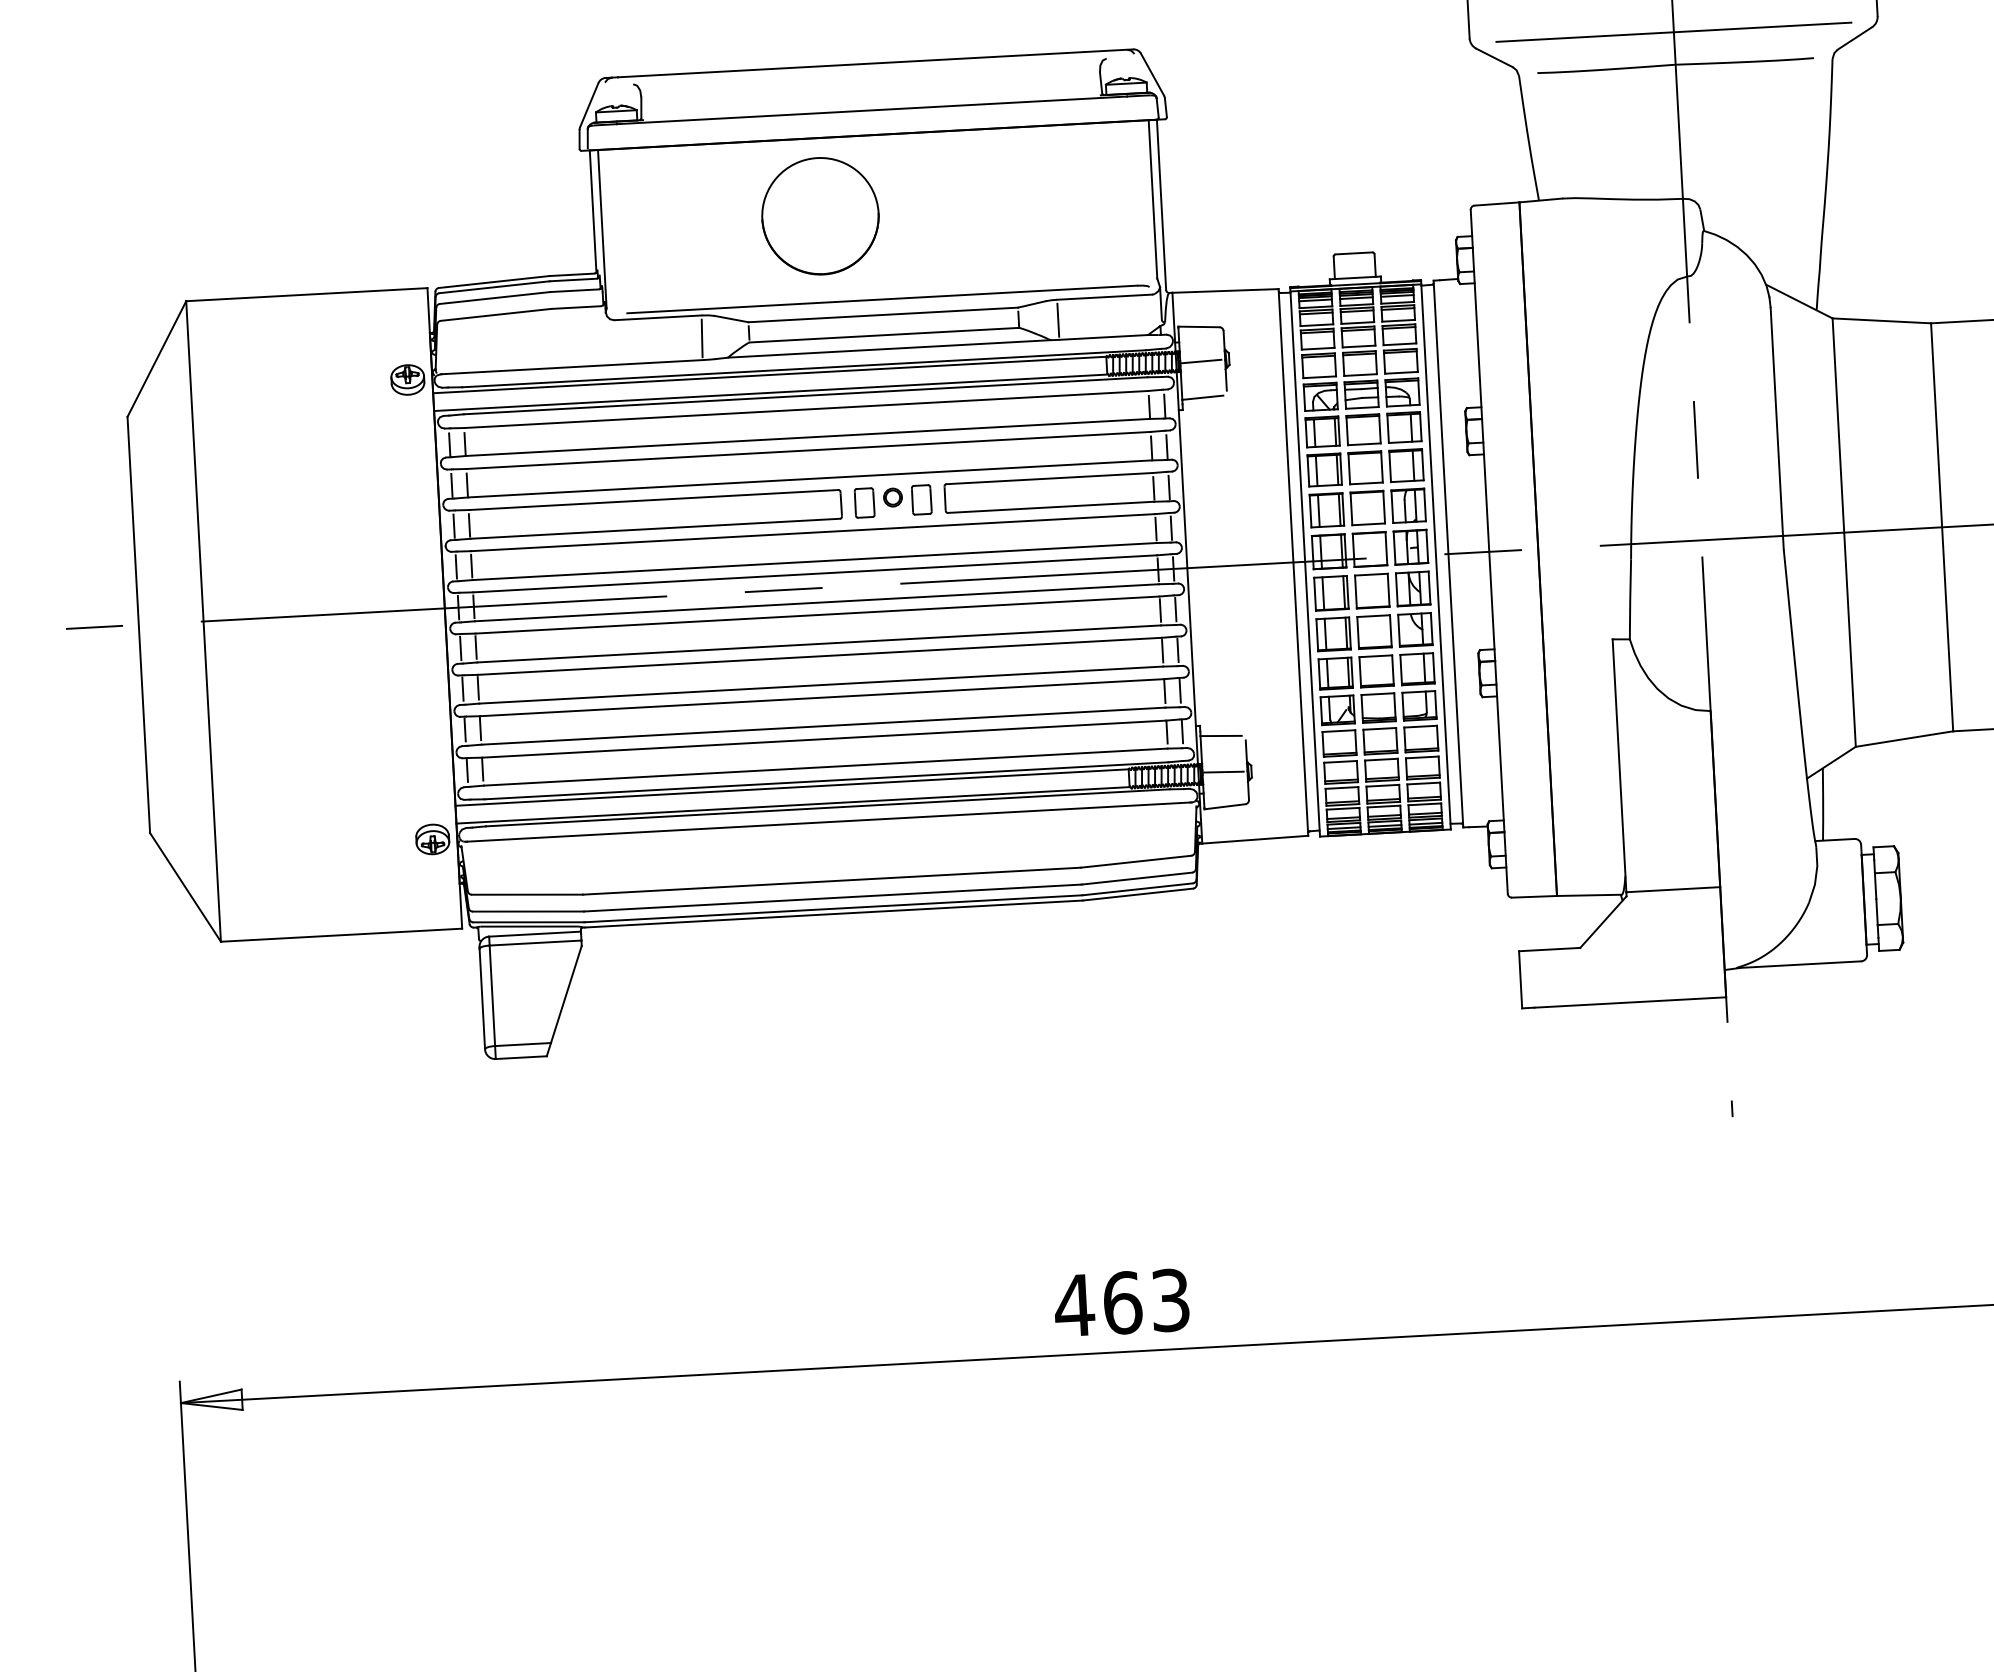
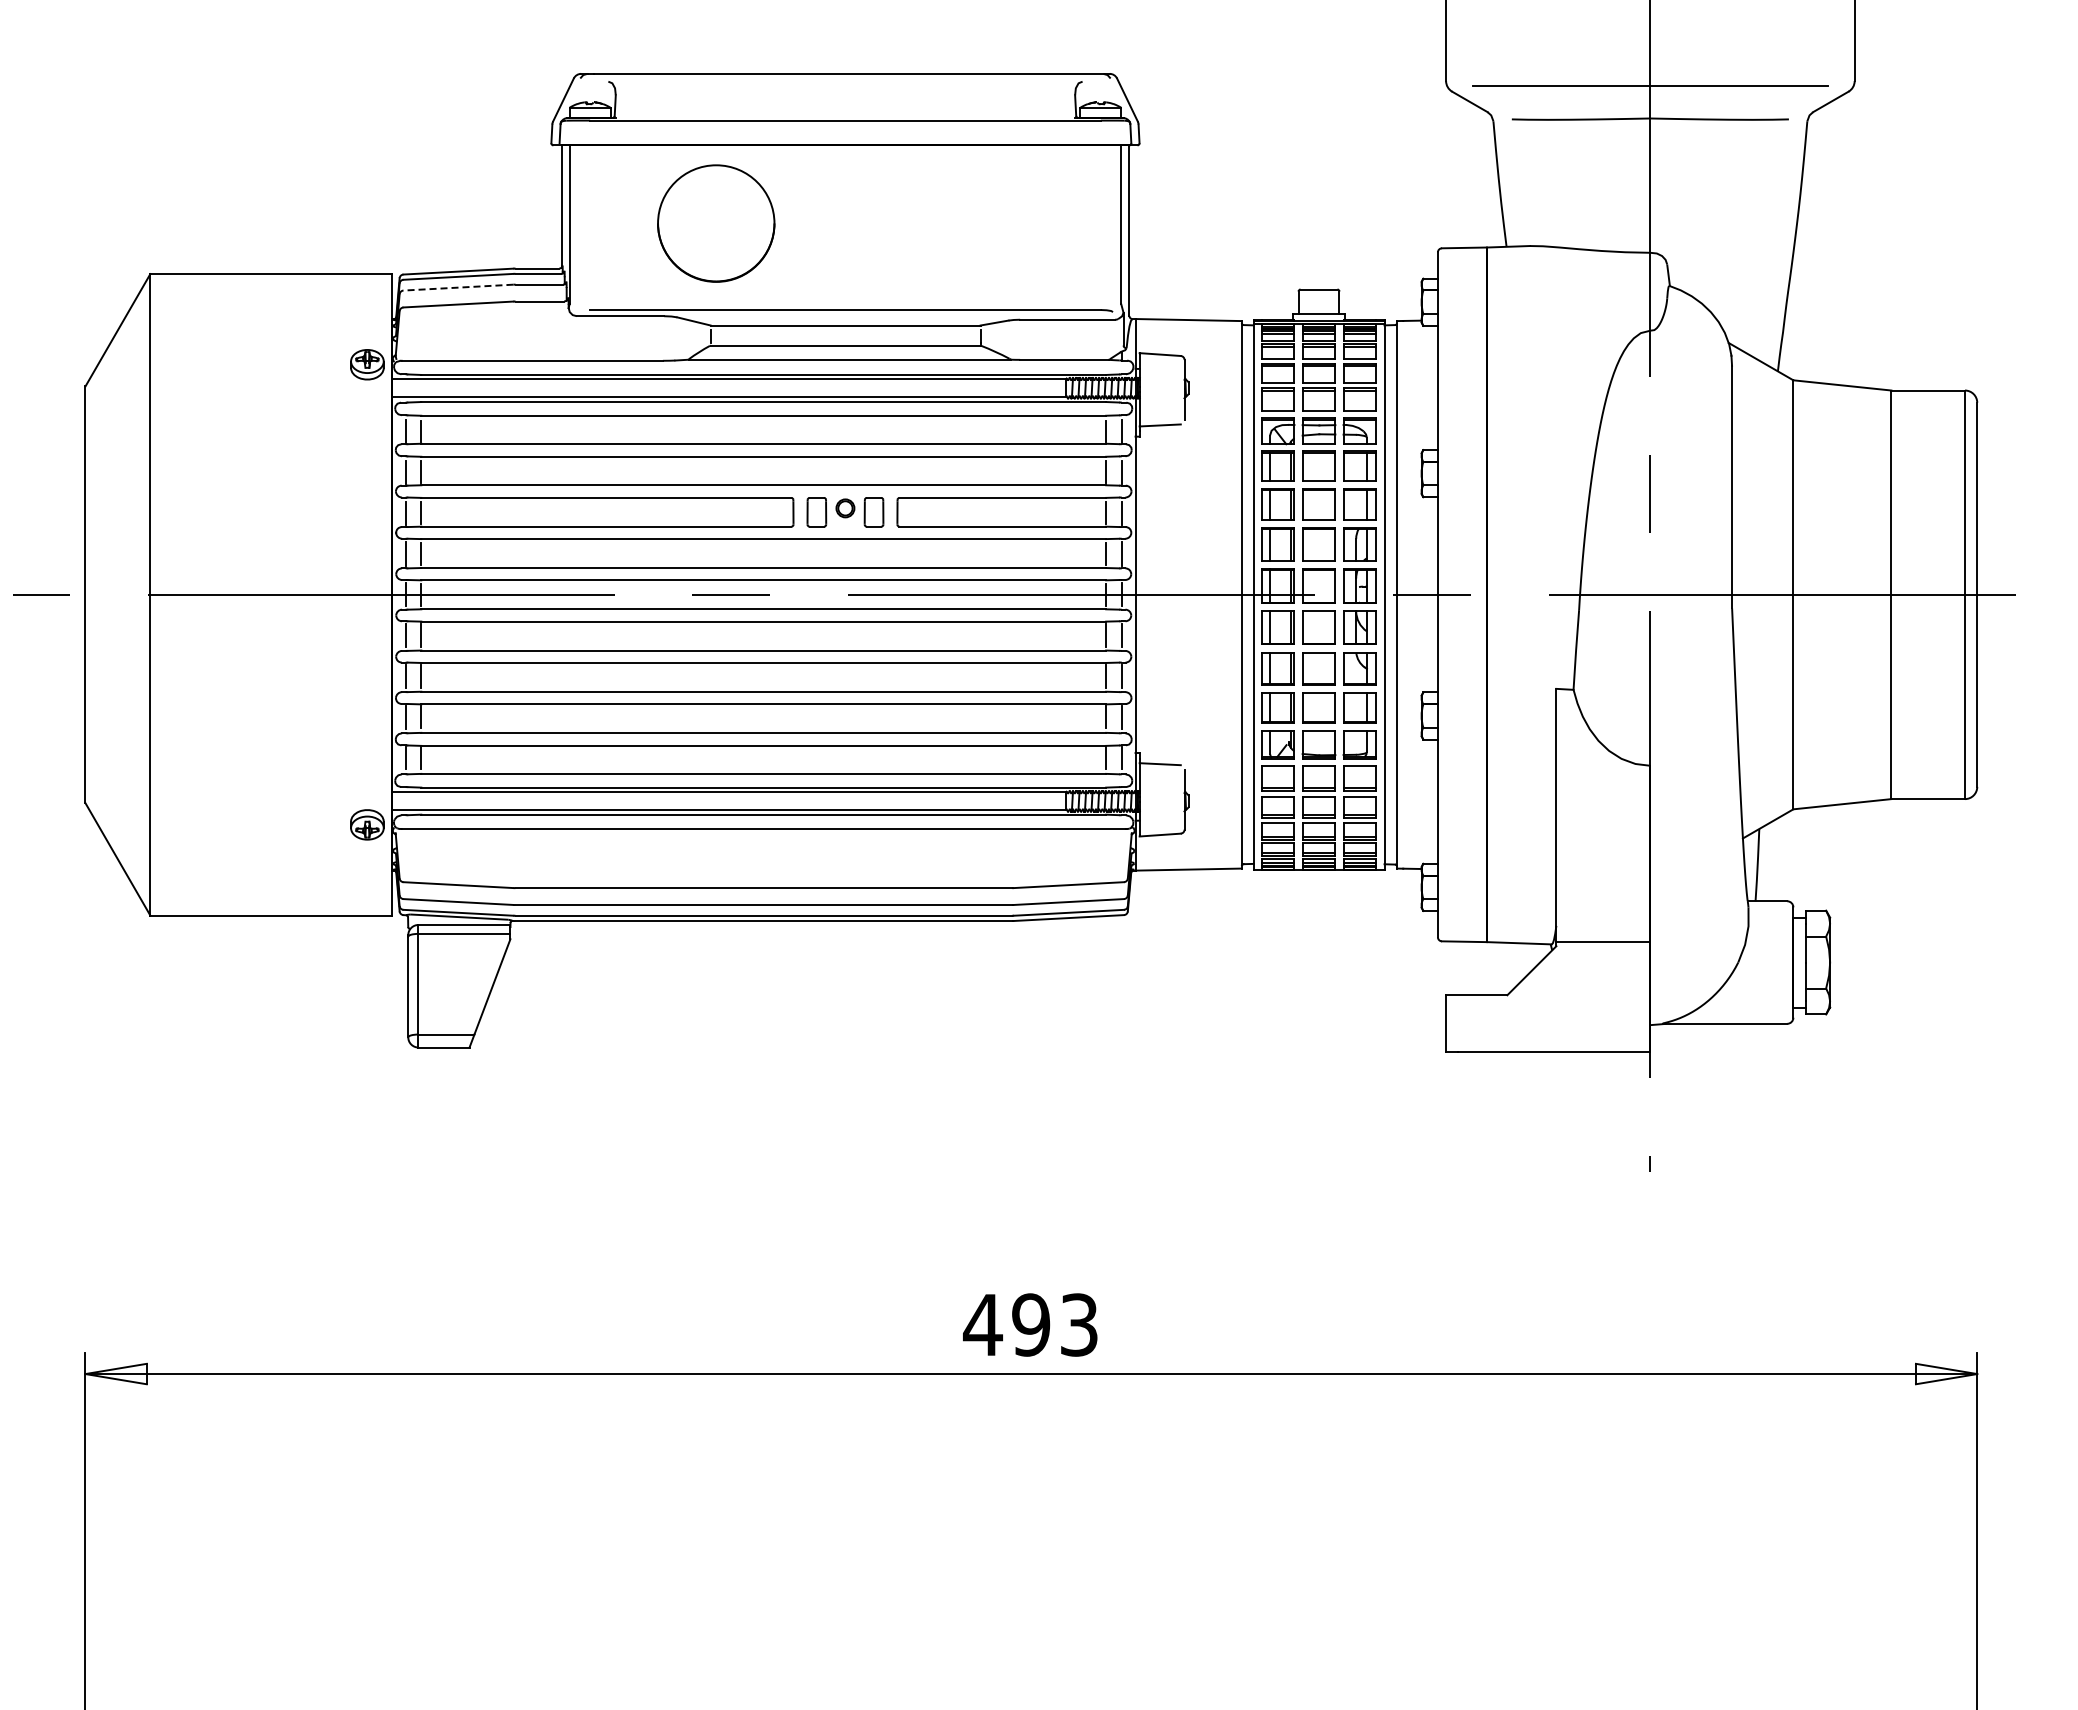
part: (820, 216) -> (716, 223), moved
line: (493, 297) -> (457, 287), solid -> dashed
line: (1058, 319) -> (1020, 339), removed
line: (702, 337) -> (663, 338), removed
line: (1200, 360) -> (1159, 388), removed
line: (1222, 772) -> (1159, 800), removed
text: (1122, 1302) -> (1031, 1324), 463 -> 493

